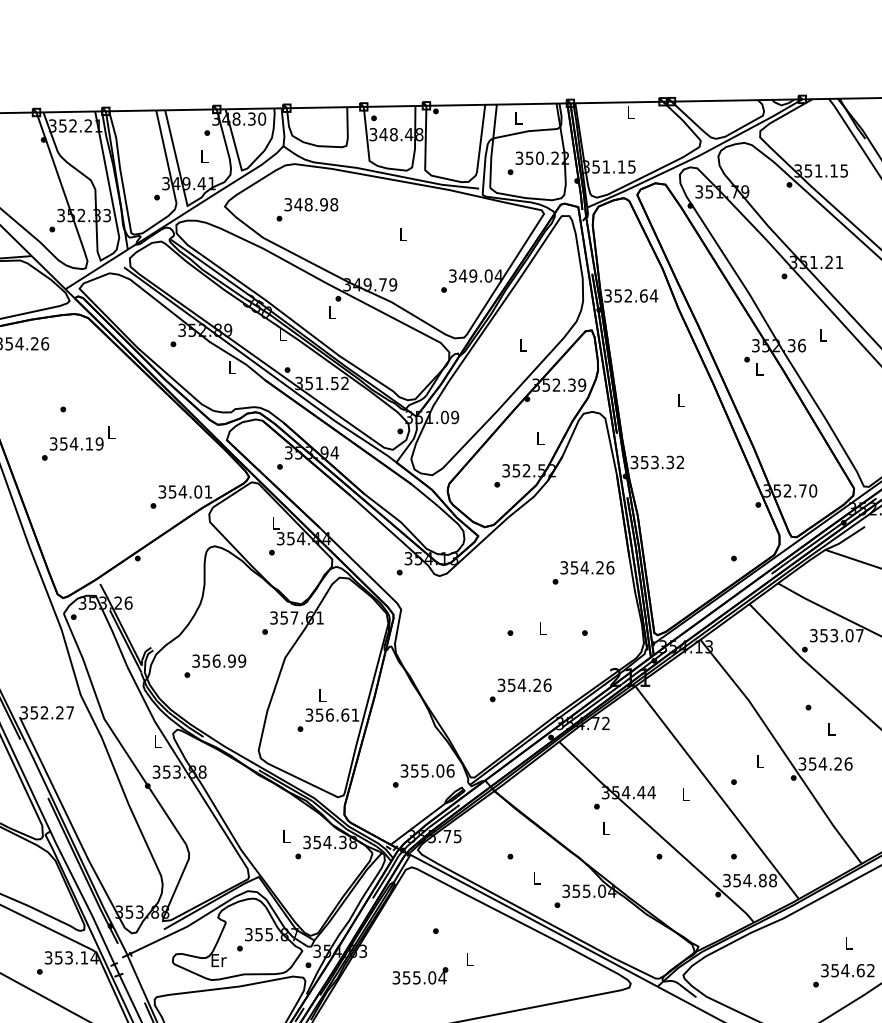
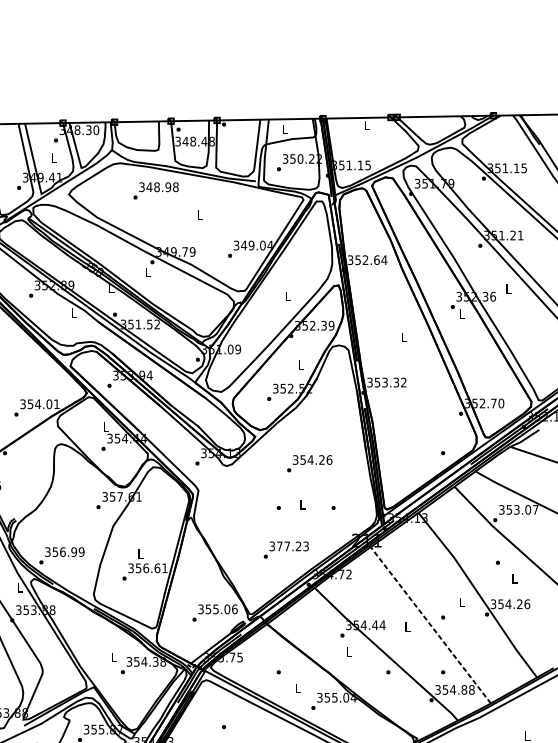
text: (307, 209) -> (156, 190), moved
text: (583, 572) -> (309, 463), moved
text: (215, 665) -> (62, 555), moved
text: (529, 685) -> (292, 546), 354.26 -> 377.23
line: (716, 792) -> (430, 625), solid -> dashed

